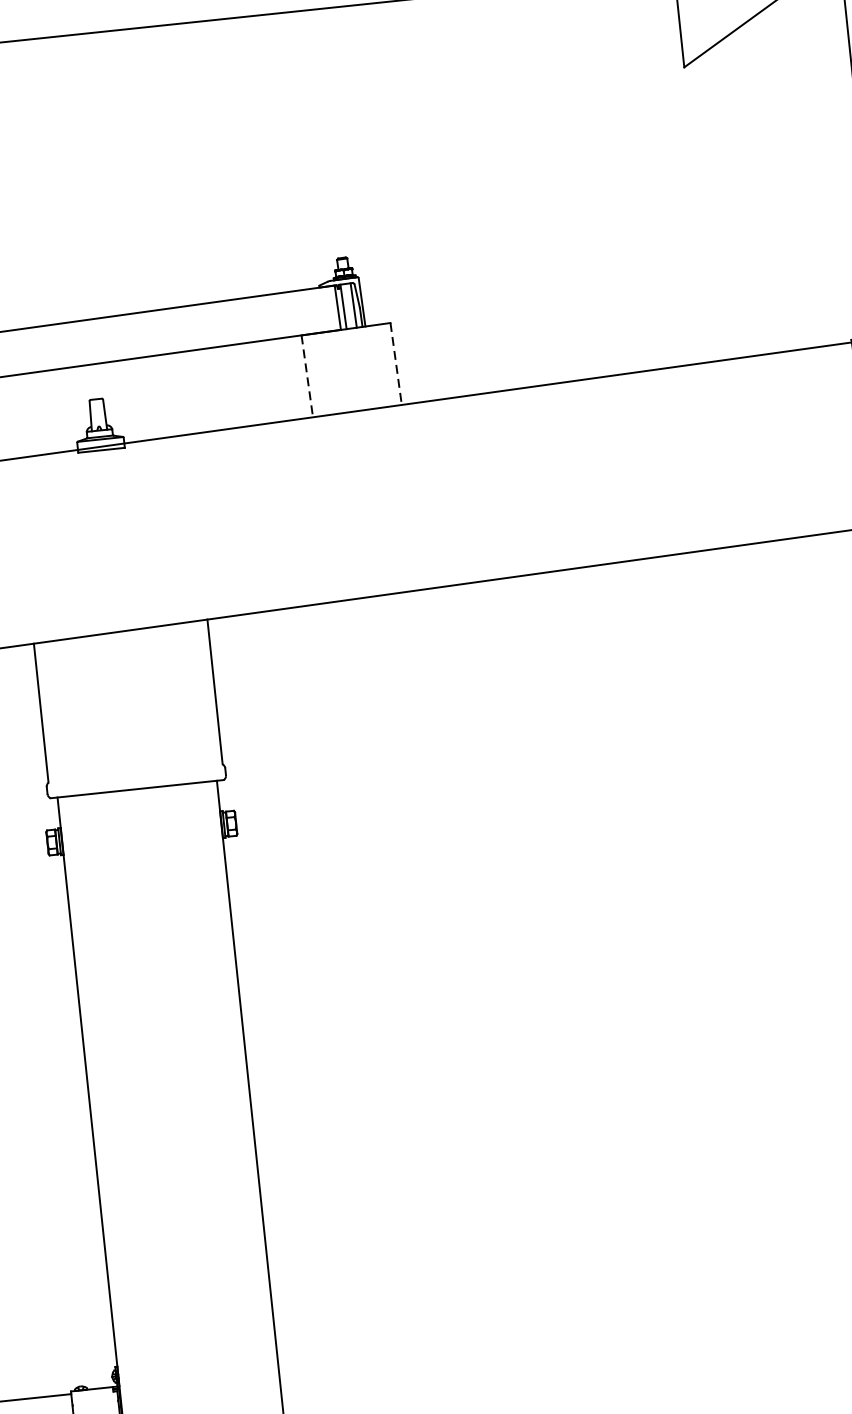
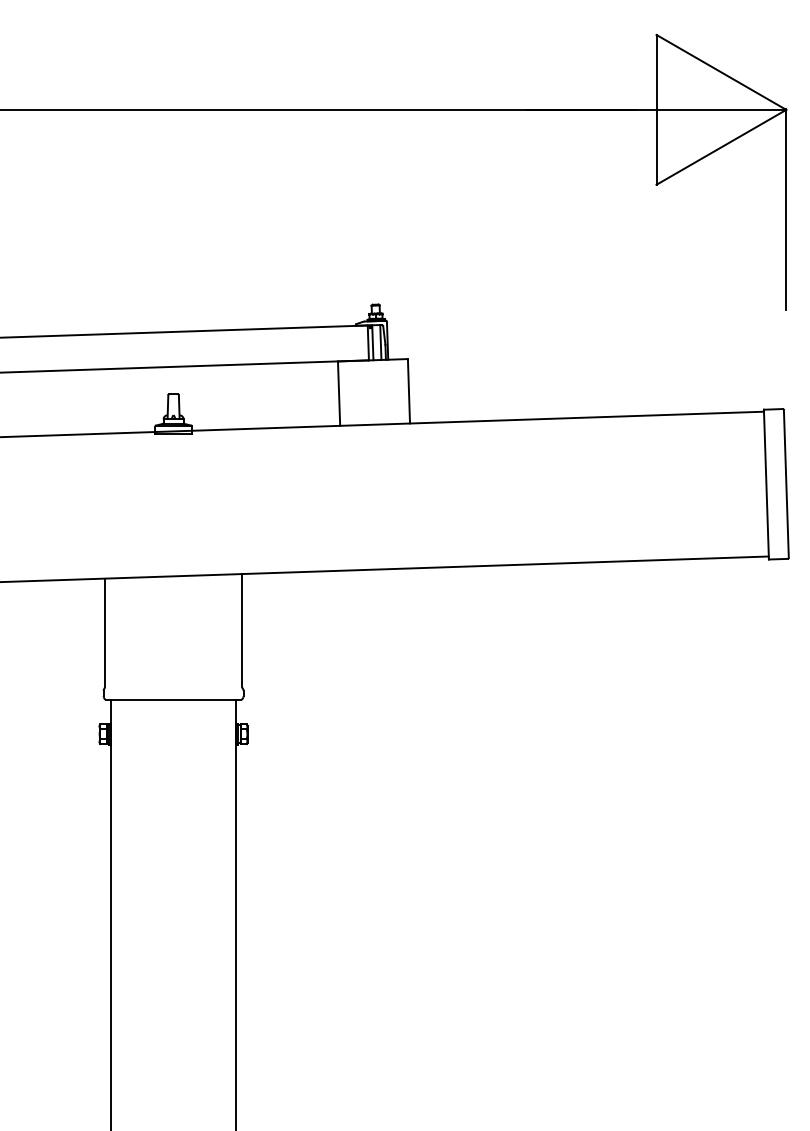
line: (395, 364) -> (408, 391), dashed -> solid
line: (307, 377) -> (339, 394), dashed -> solid

